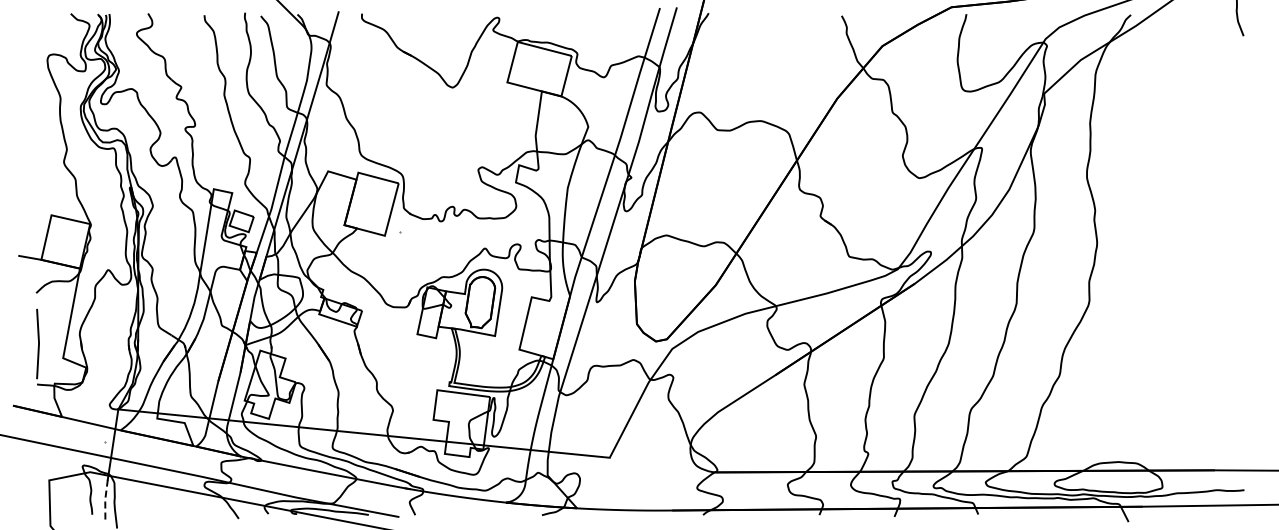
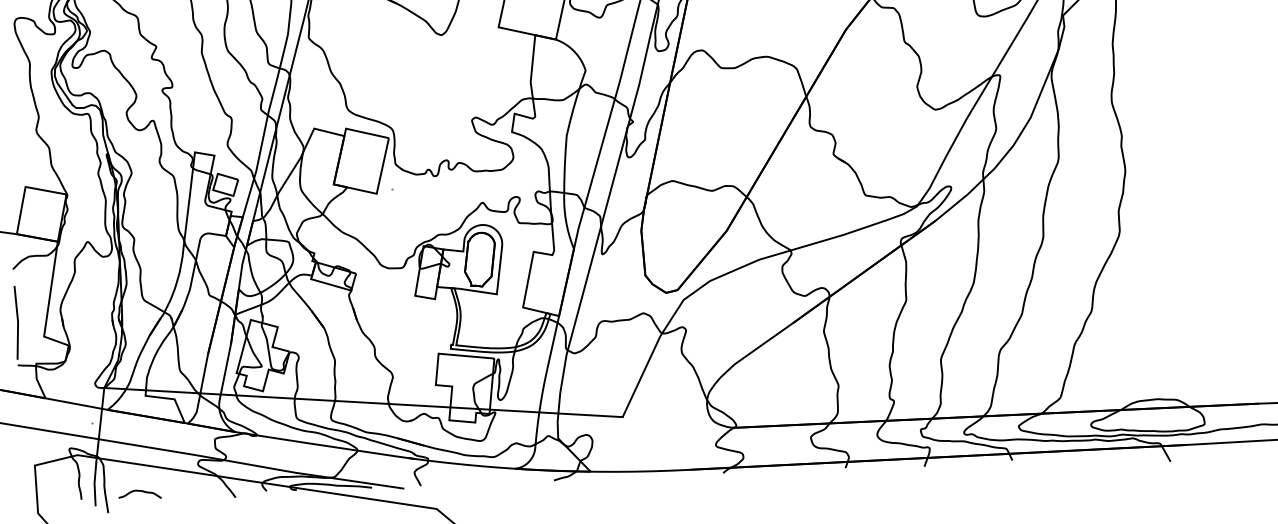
line: (105, 499) -> (94, 483), dashed -> solid
curve: (147, 509) -> (139, 491), added

